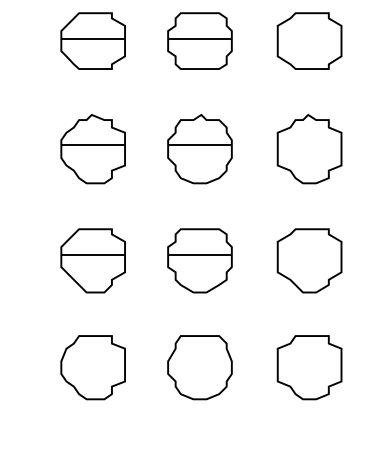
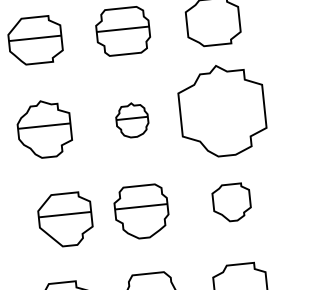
part: (199, 149) -> (131, 120), size x0.6
part: (309, 149) -> (222, 111), size x1.6
part: (92, 260) -> (64, 219), moved
part: (309, 260) -> (231, 202), size x0.7

